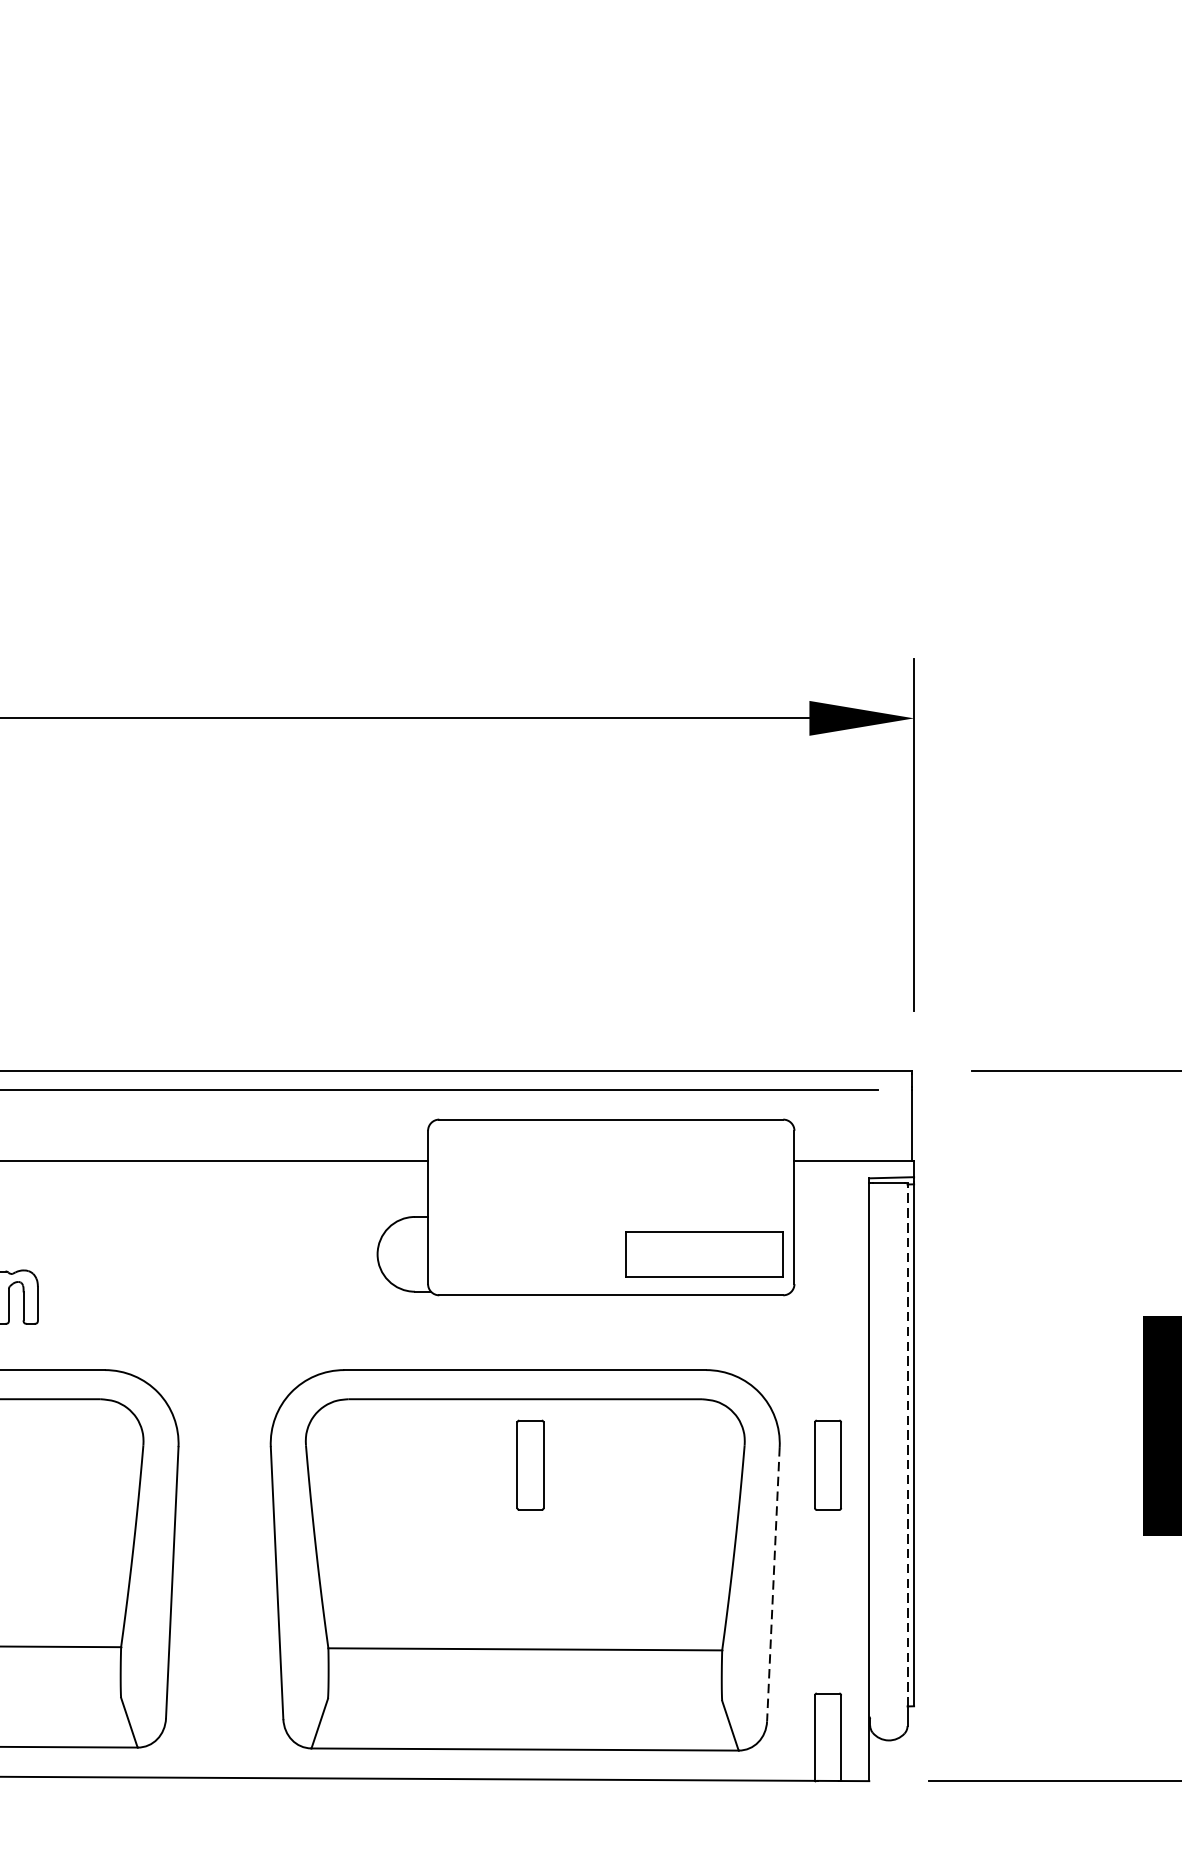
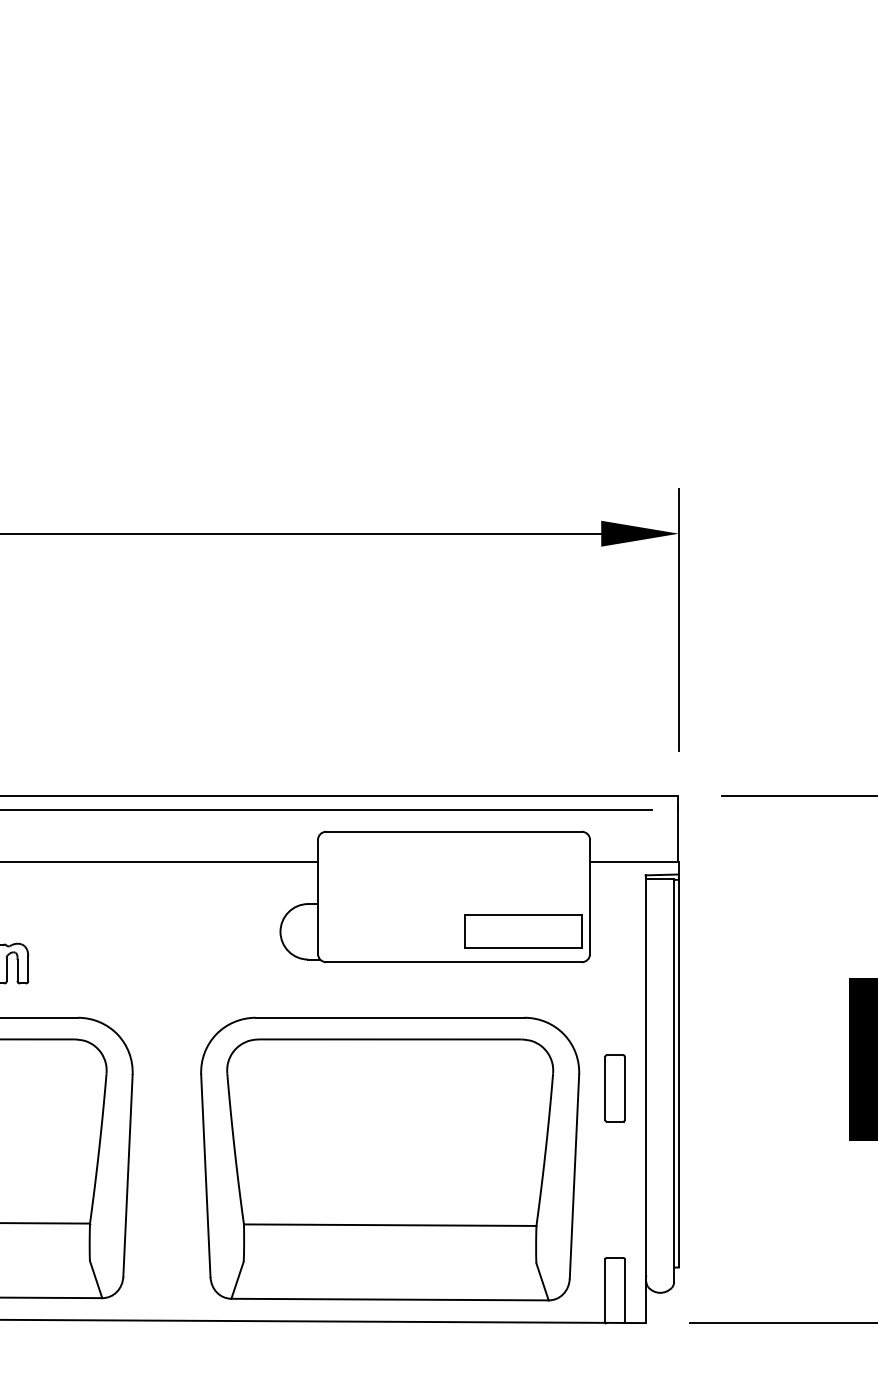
line: (908, 1443) -> (674, 1072), dashed -> solid
part: (529, 1465) -> (393, 1088), removed
line: (773, 1583) -> (574, 1176), dashed -> solid

